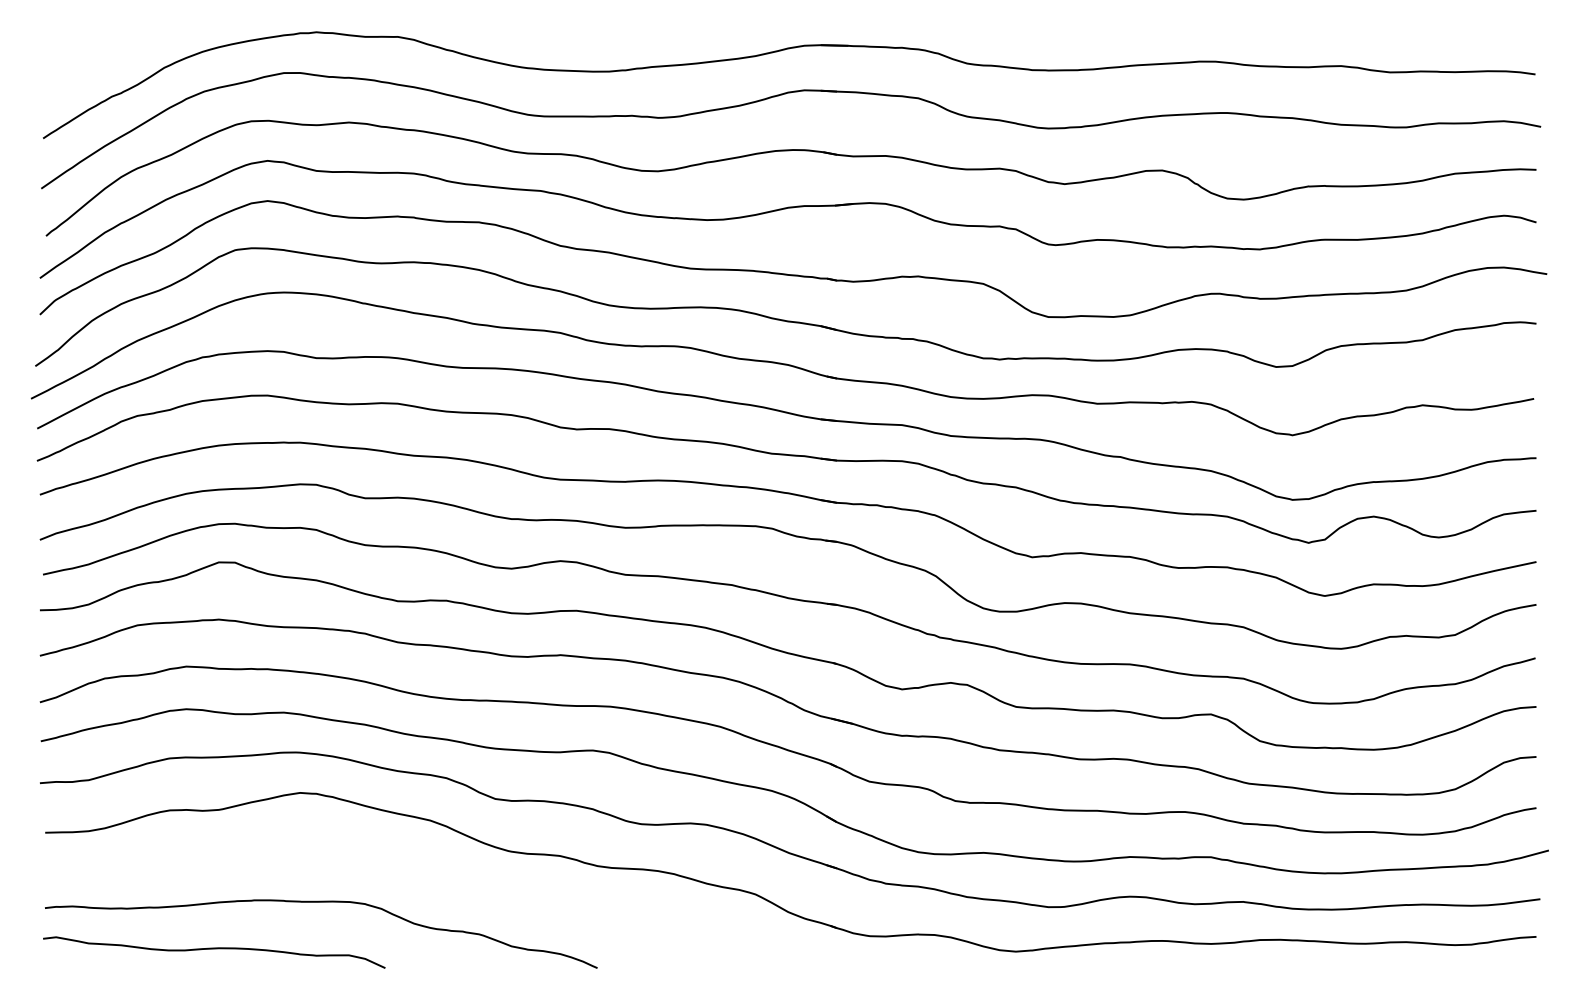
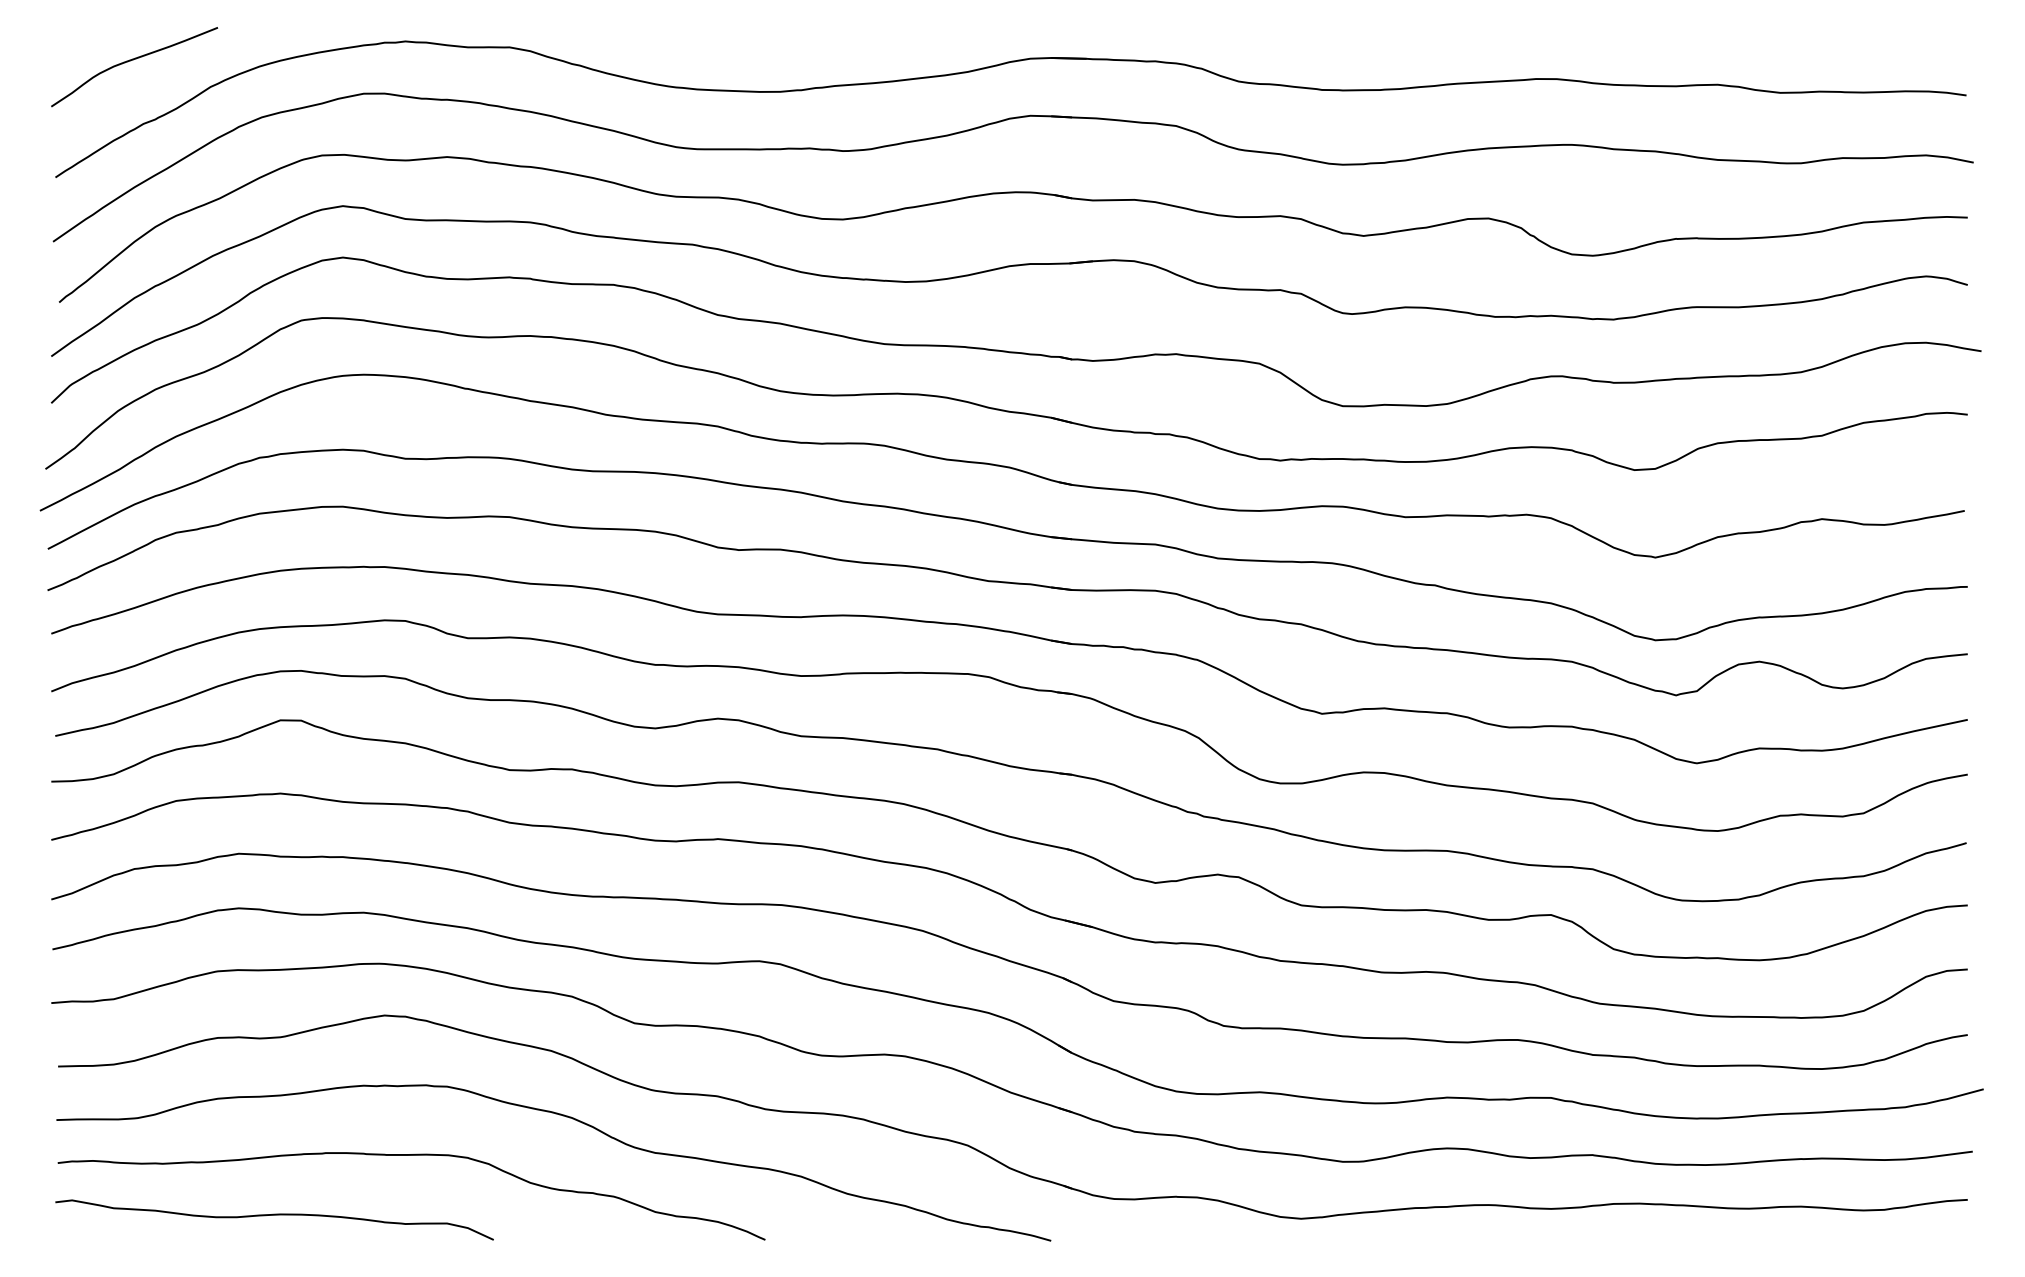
curve: (104, 47) -> (133, 60), added
curve: (444, 873) -> (569, 1118), added

